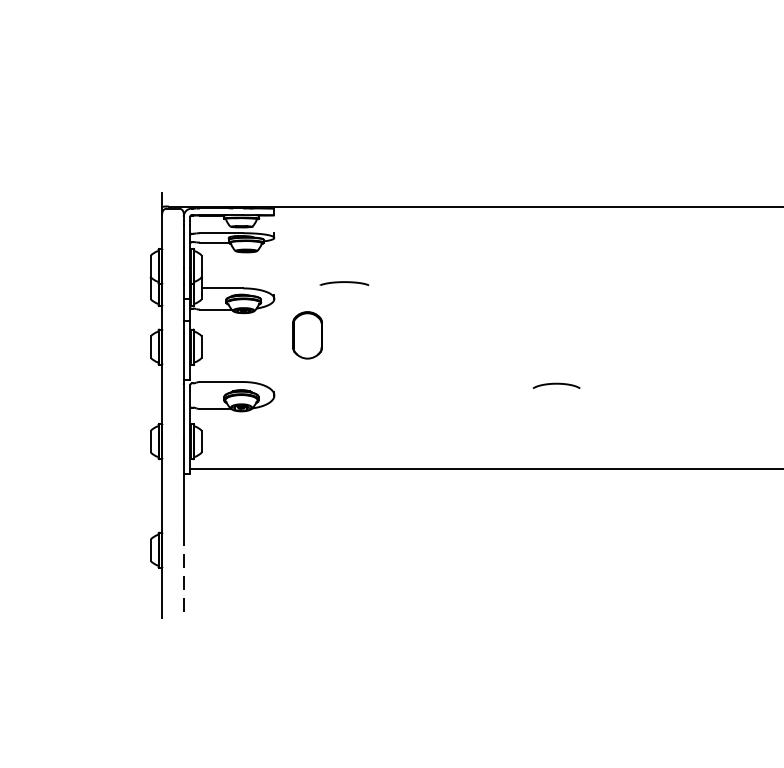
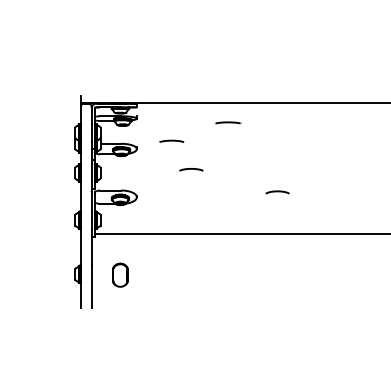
line: (458, 245) -> (228, 122), added
part: (307, 333) -> (120, 274), moved
line: (383, 339) -> (191, 169), added
line: (183, 574) -> (91, 286), dashed -> solid

